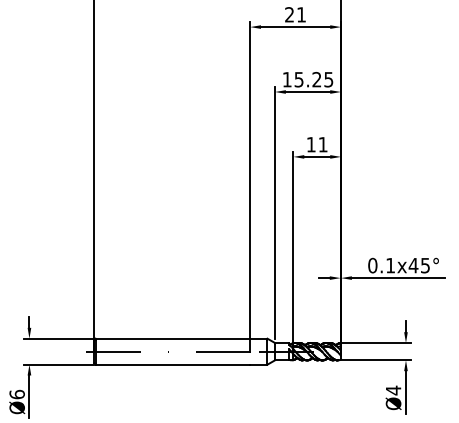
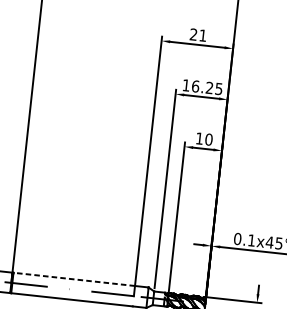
text: (298, 79) -> (195, 86), 15.25 -> 16.25
text: (322, 144) -> (208, 139), 11 -> 10
line: (172, 338) -> (73, 279), solid -> dashed

